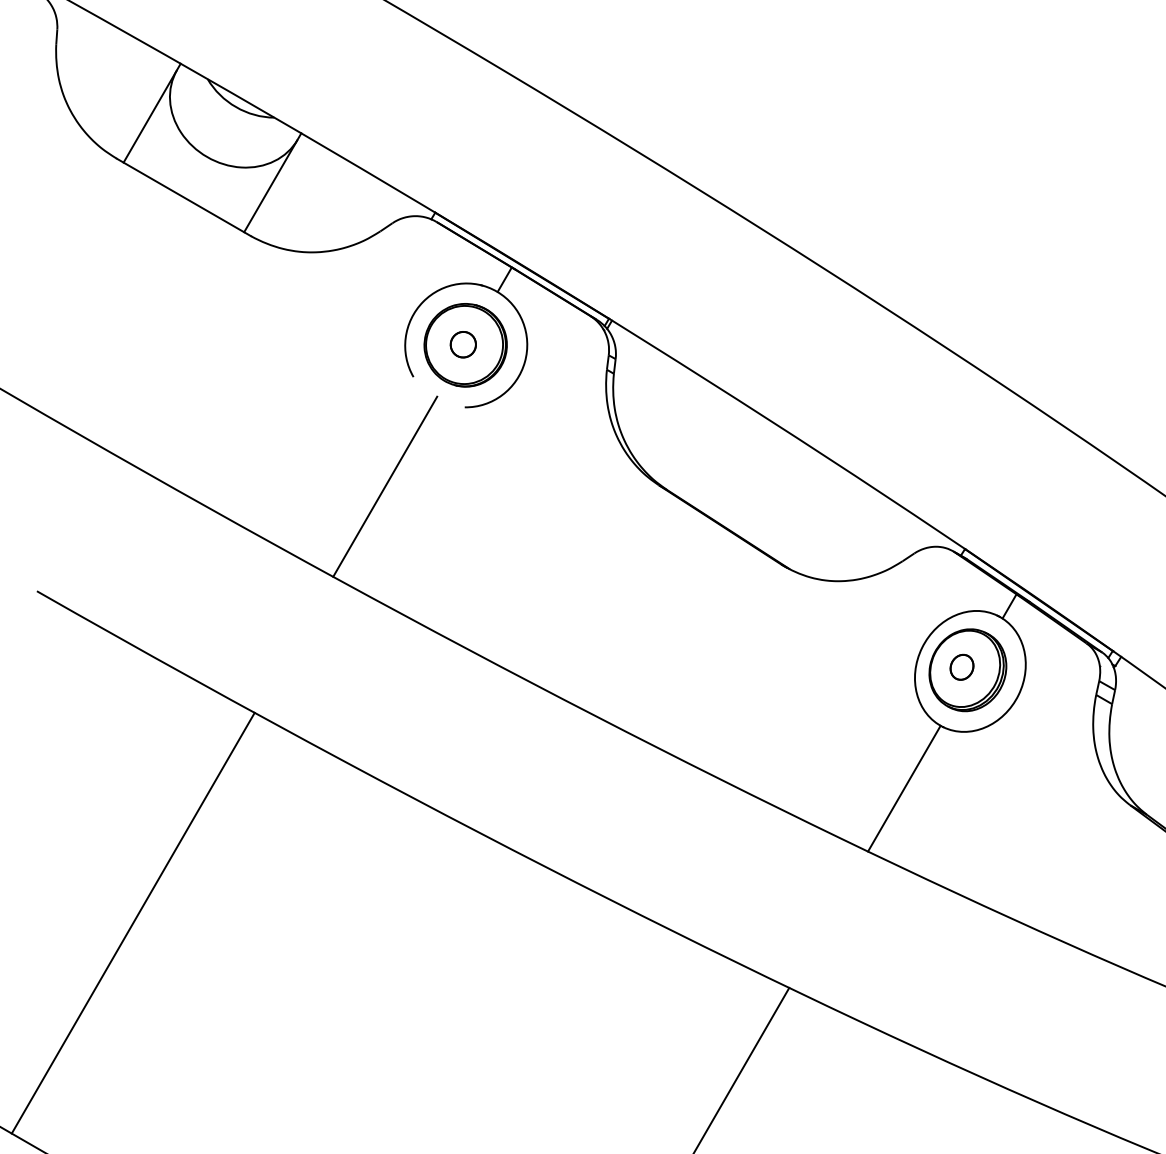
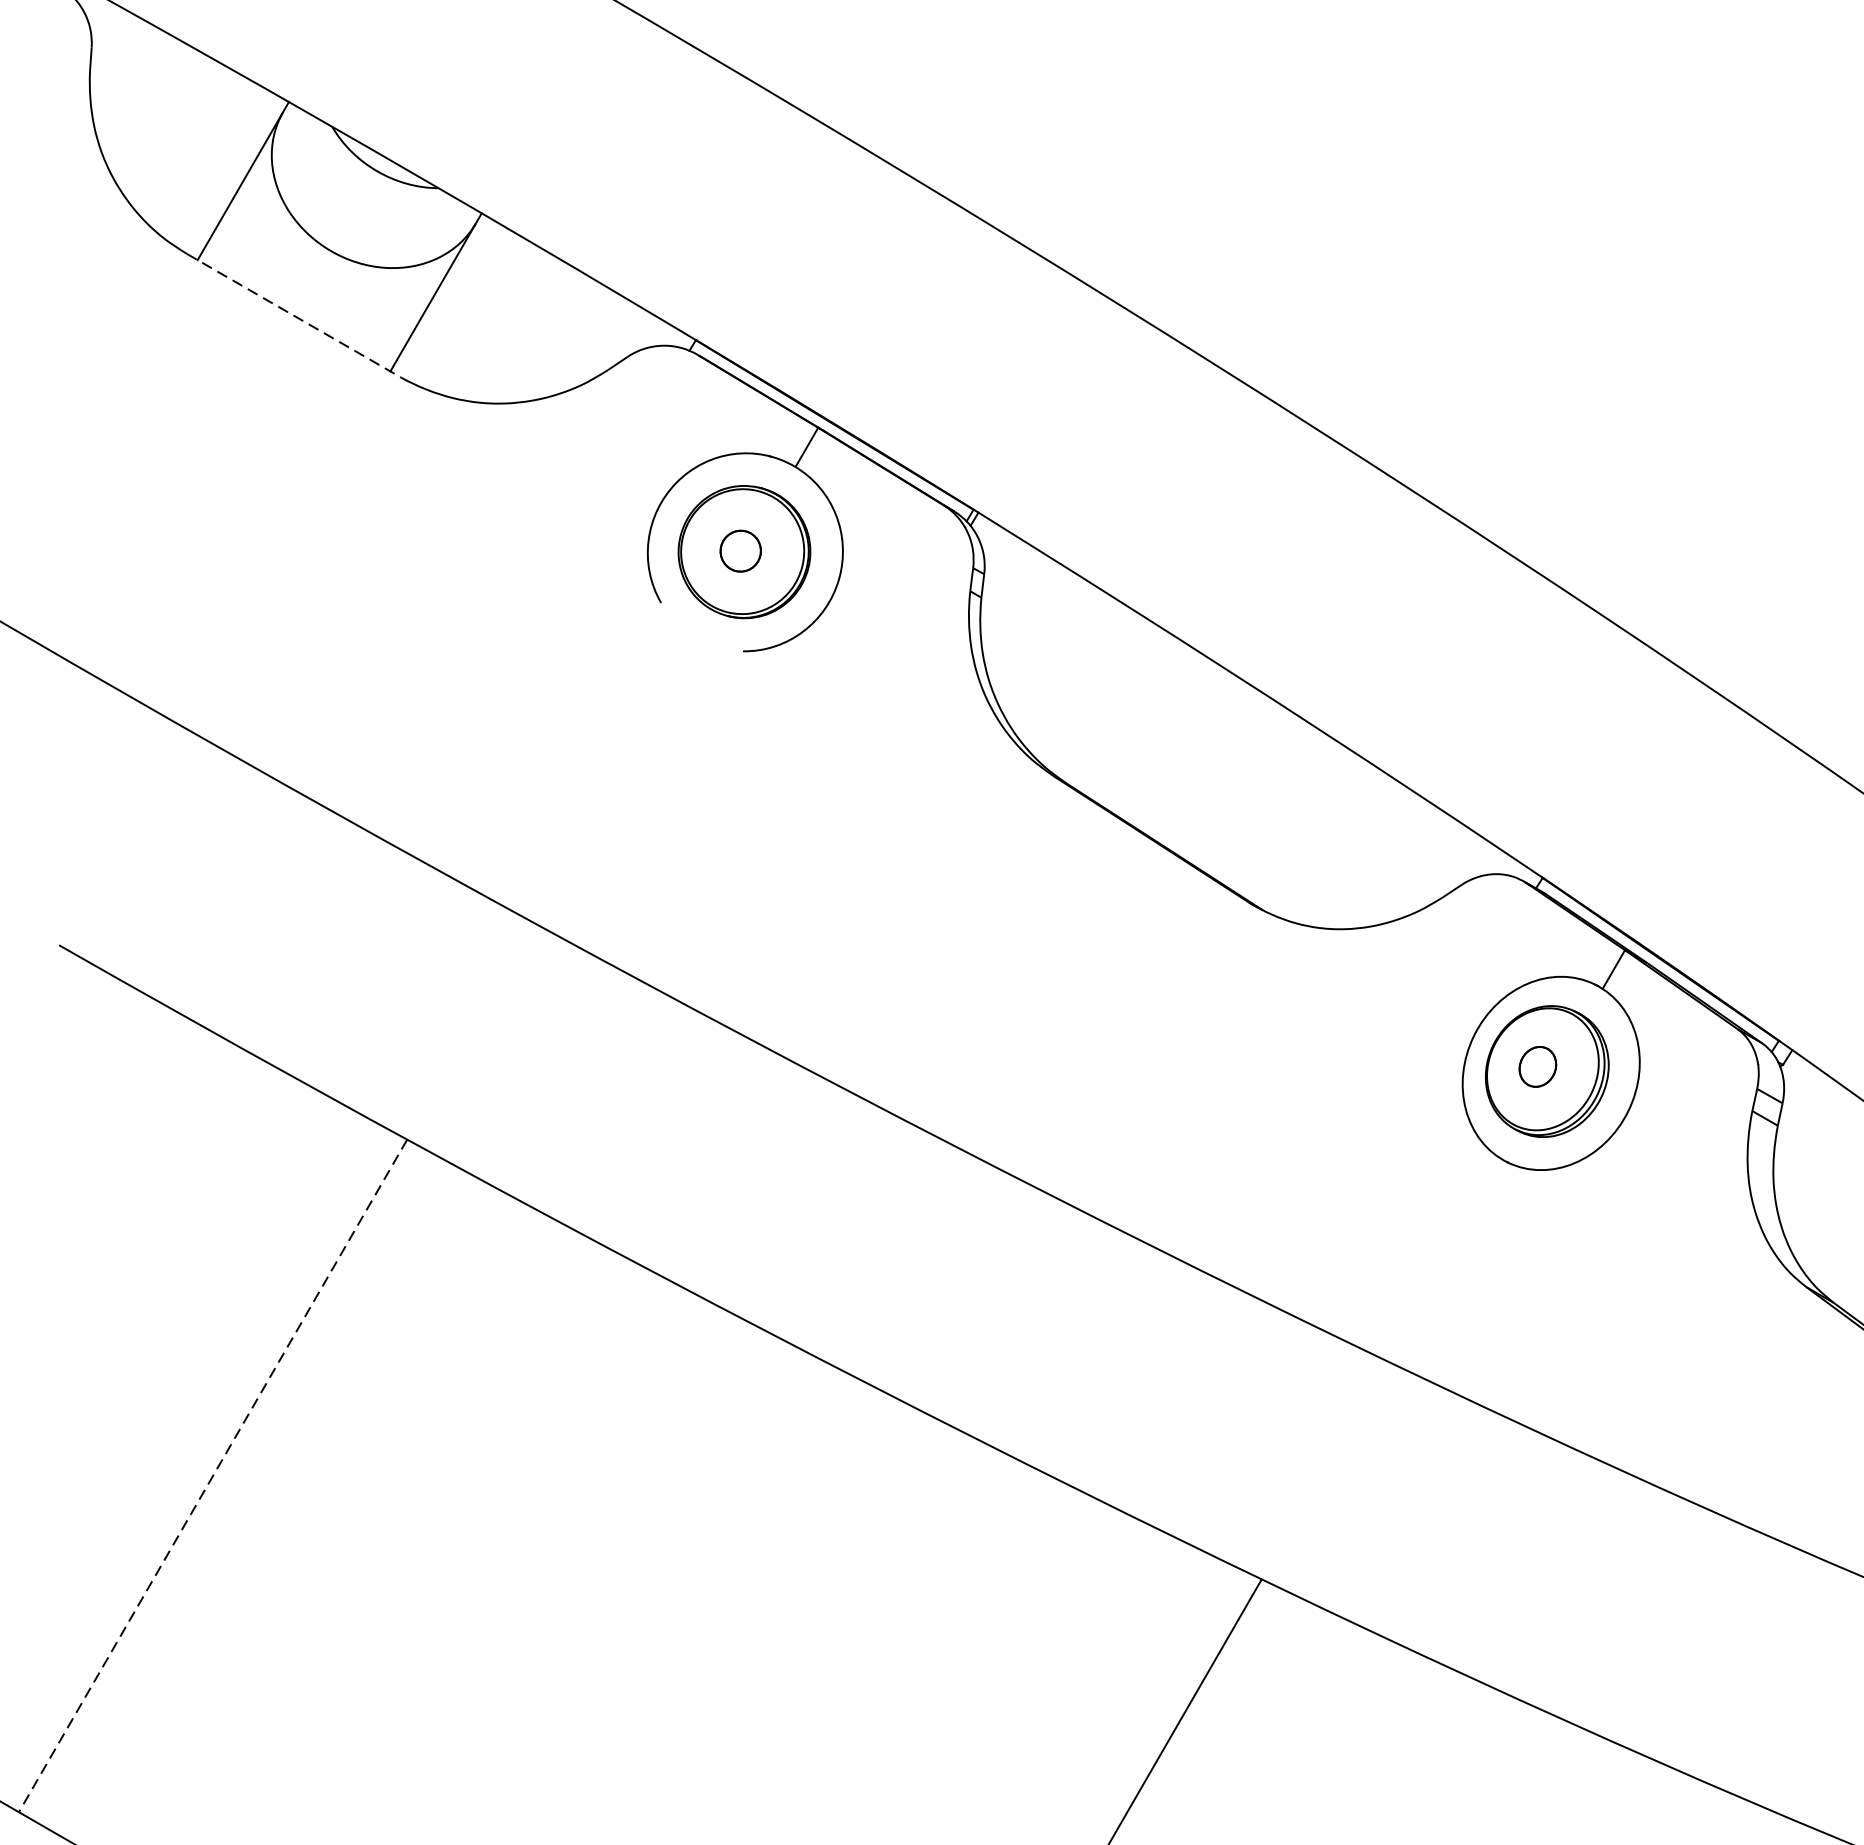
line: (184, 197) -> (294, 315), solid -> dashed
line: (385, 486) -> (616, 777), removed
line: (904, 788) -> (1445, 1260), removed
line: (133, 923) -> (213, 1476), solid -> dashed

